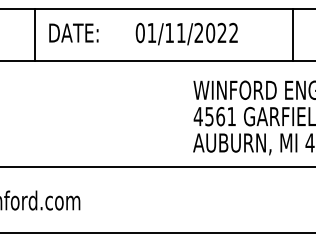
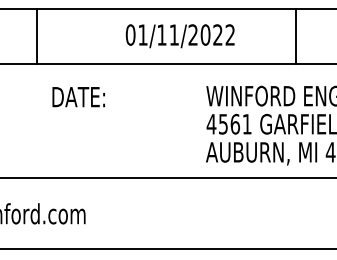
text: (73, 33) -> (78, 97), moved
text: (186, 34) -> (179, 36), moved
line: (292, 34) -> (296, 36), moved

